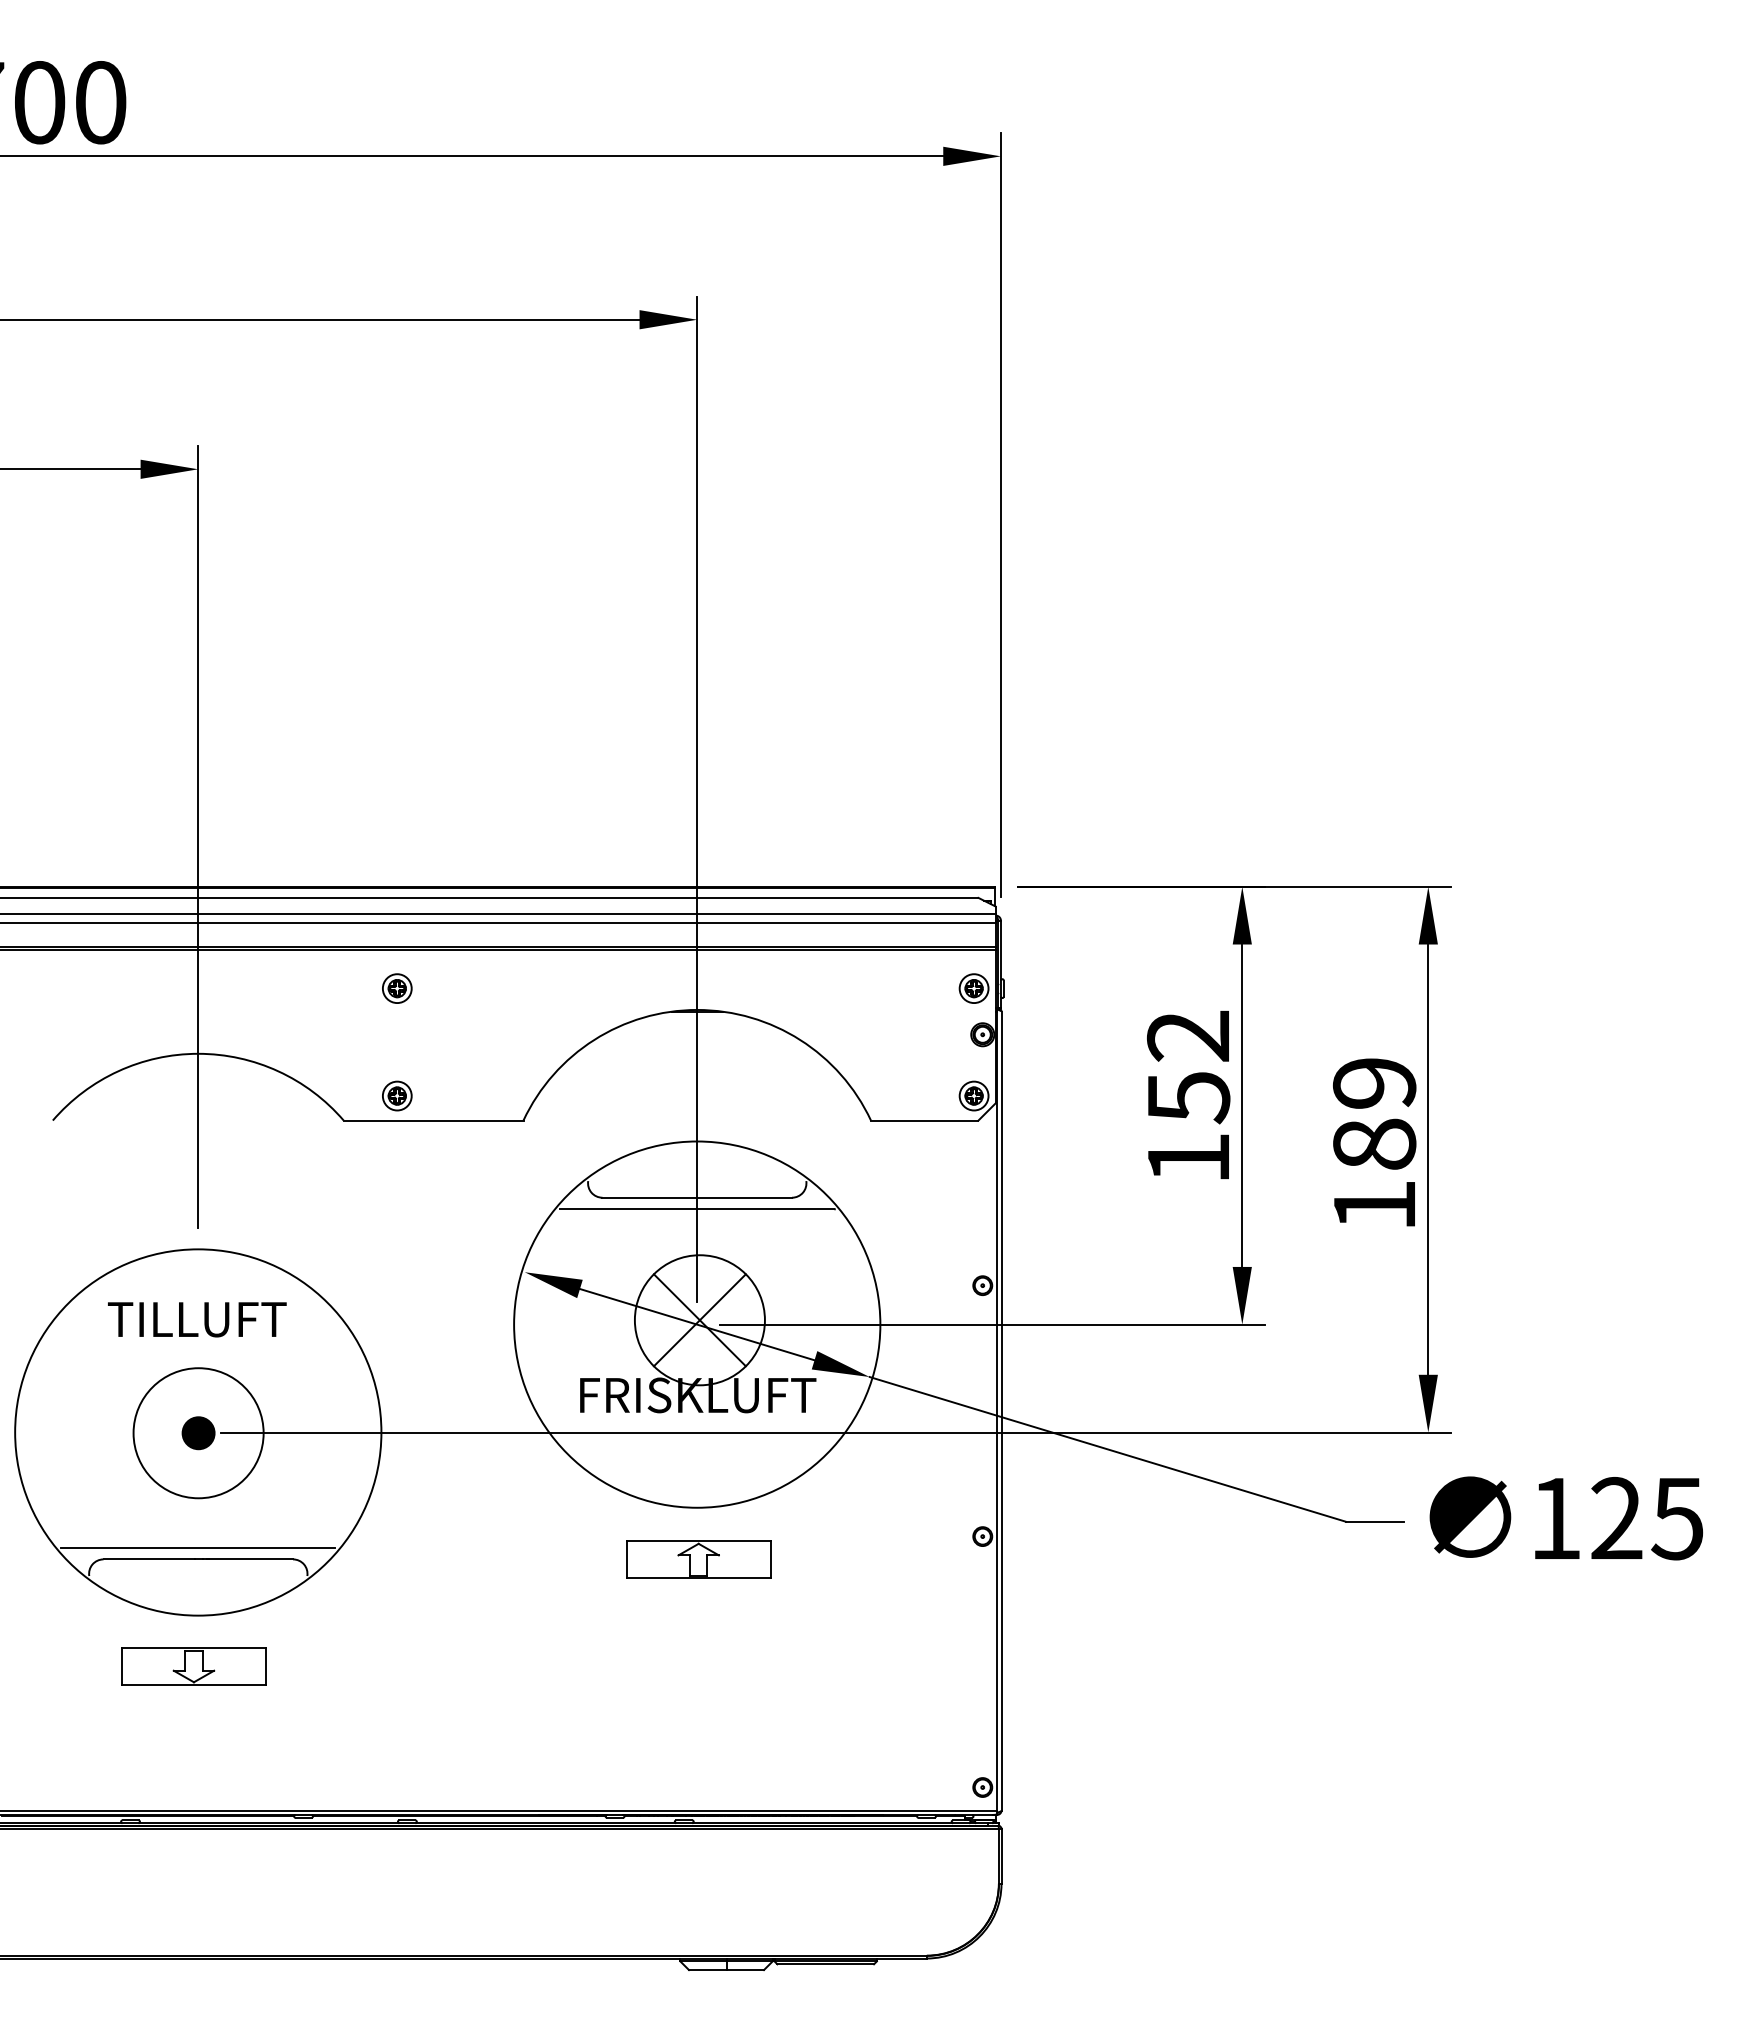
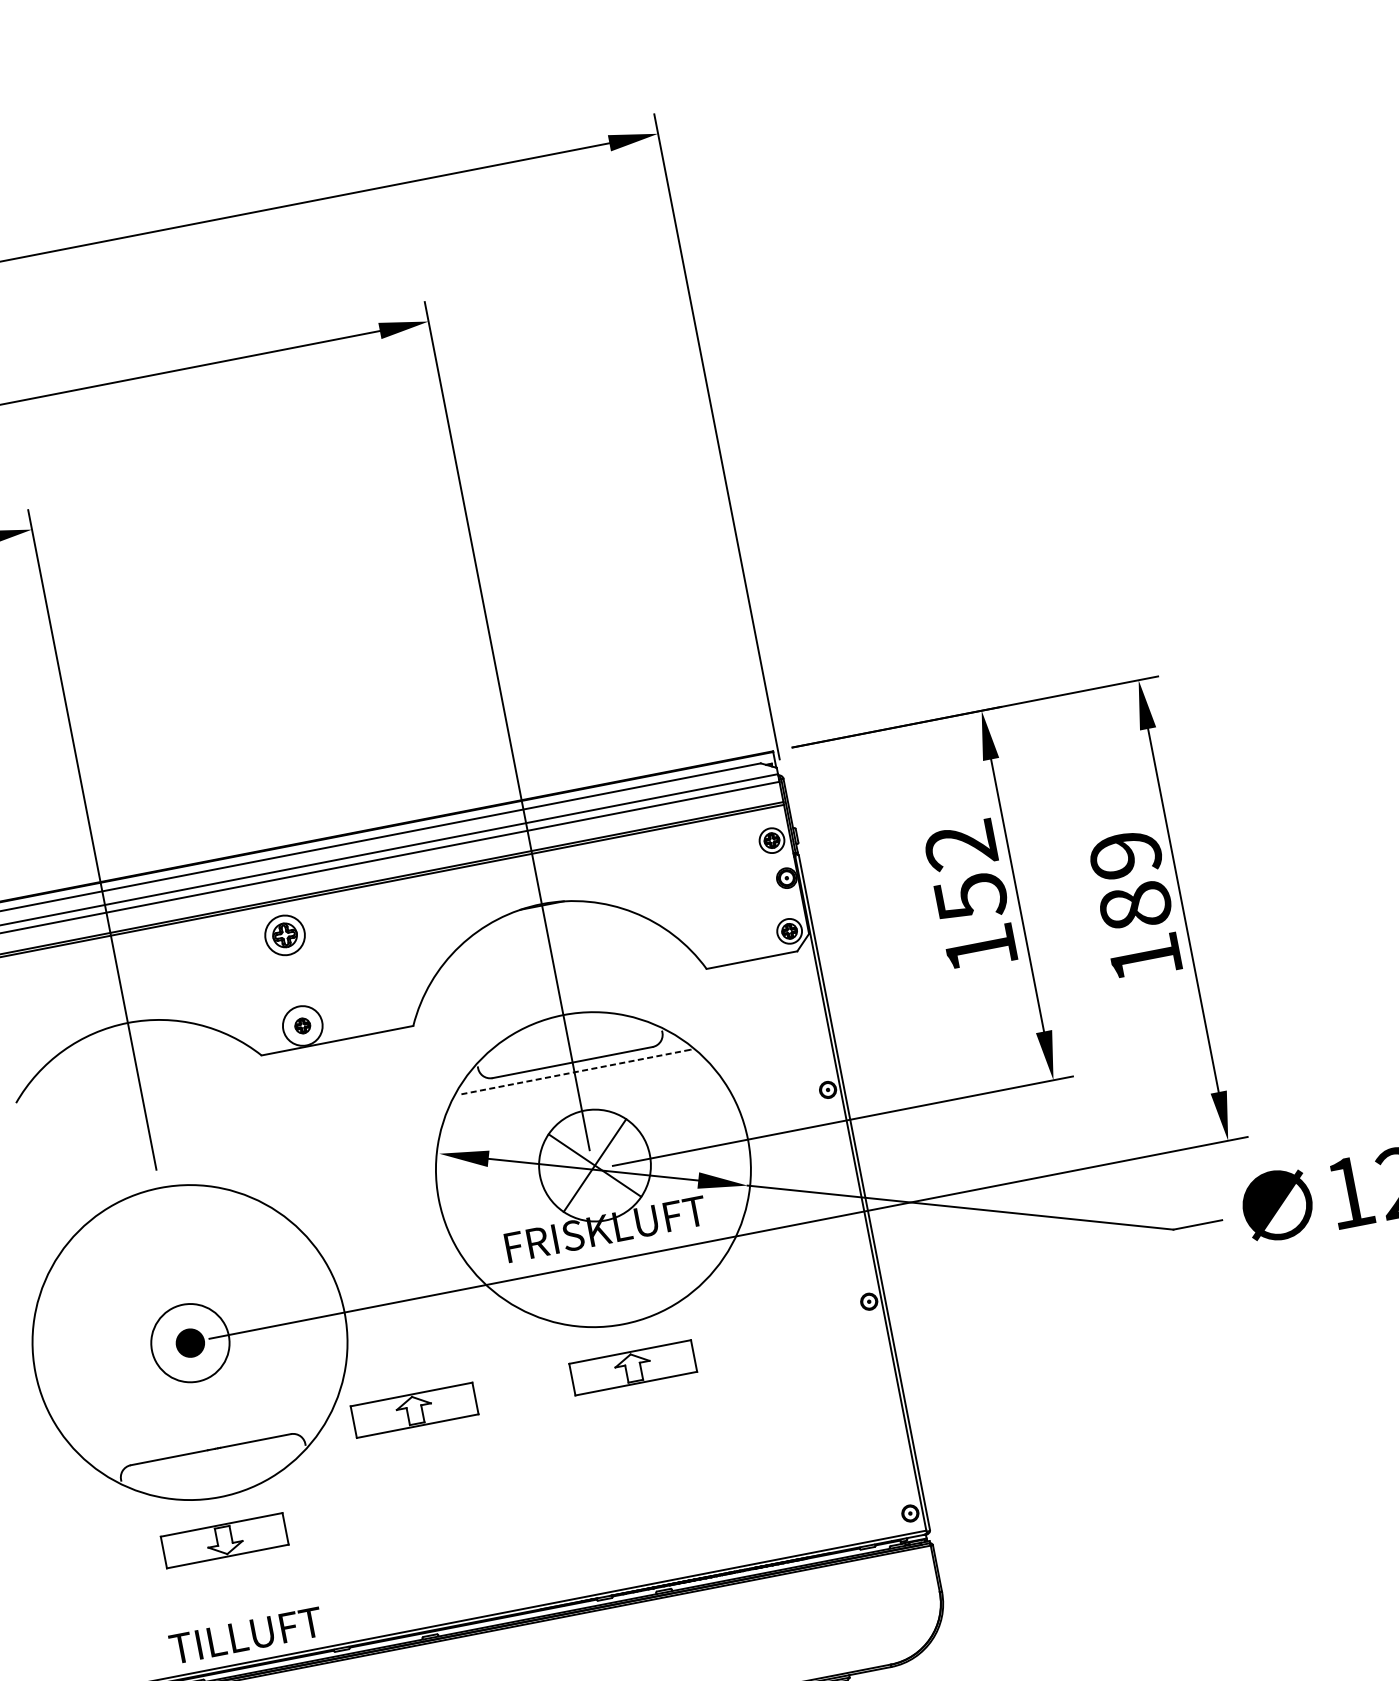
part: (397, 988) -> (285, 935), size x1.6
circle: (396, 1095) -> (302, 1025), size x1.6
line: (697, 1209) -> (574, 1072), solid -> dashed
text: (197, 1319) -> (246, 1635), moved
circle: (198, 1433) -> (190, 1343), size x0.7
line: (198, 1547) -> (209, 1439), removed
part: (439, 1559) -> (414, 1410), added

